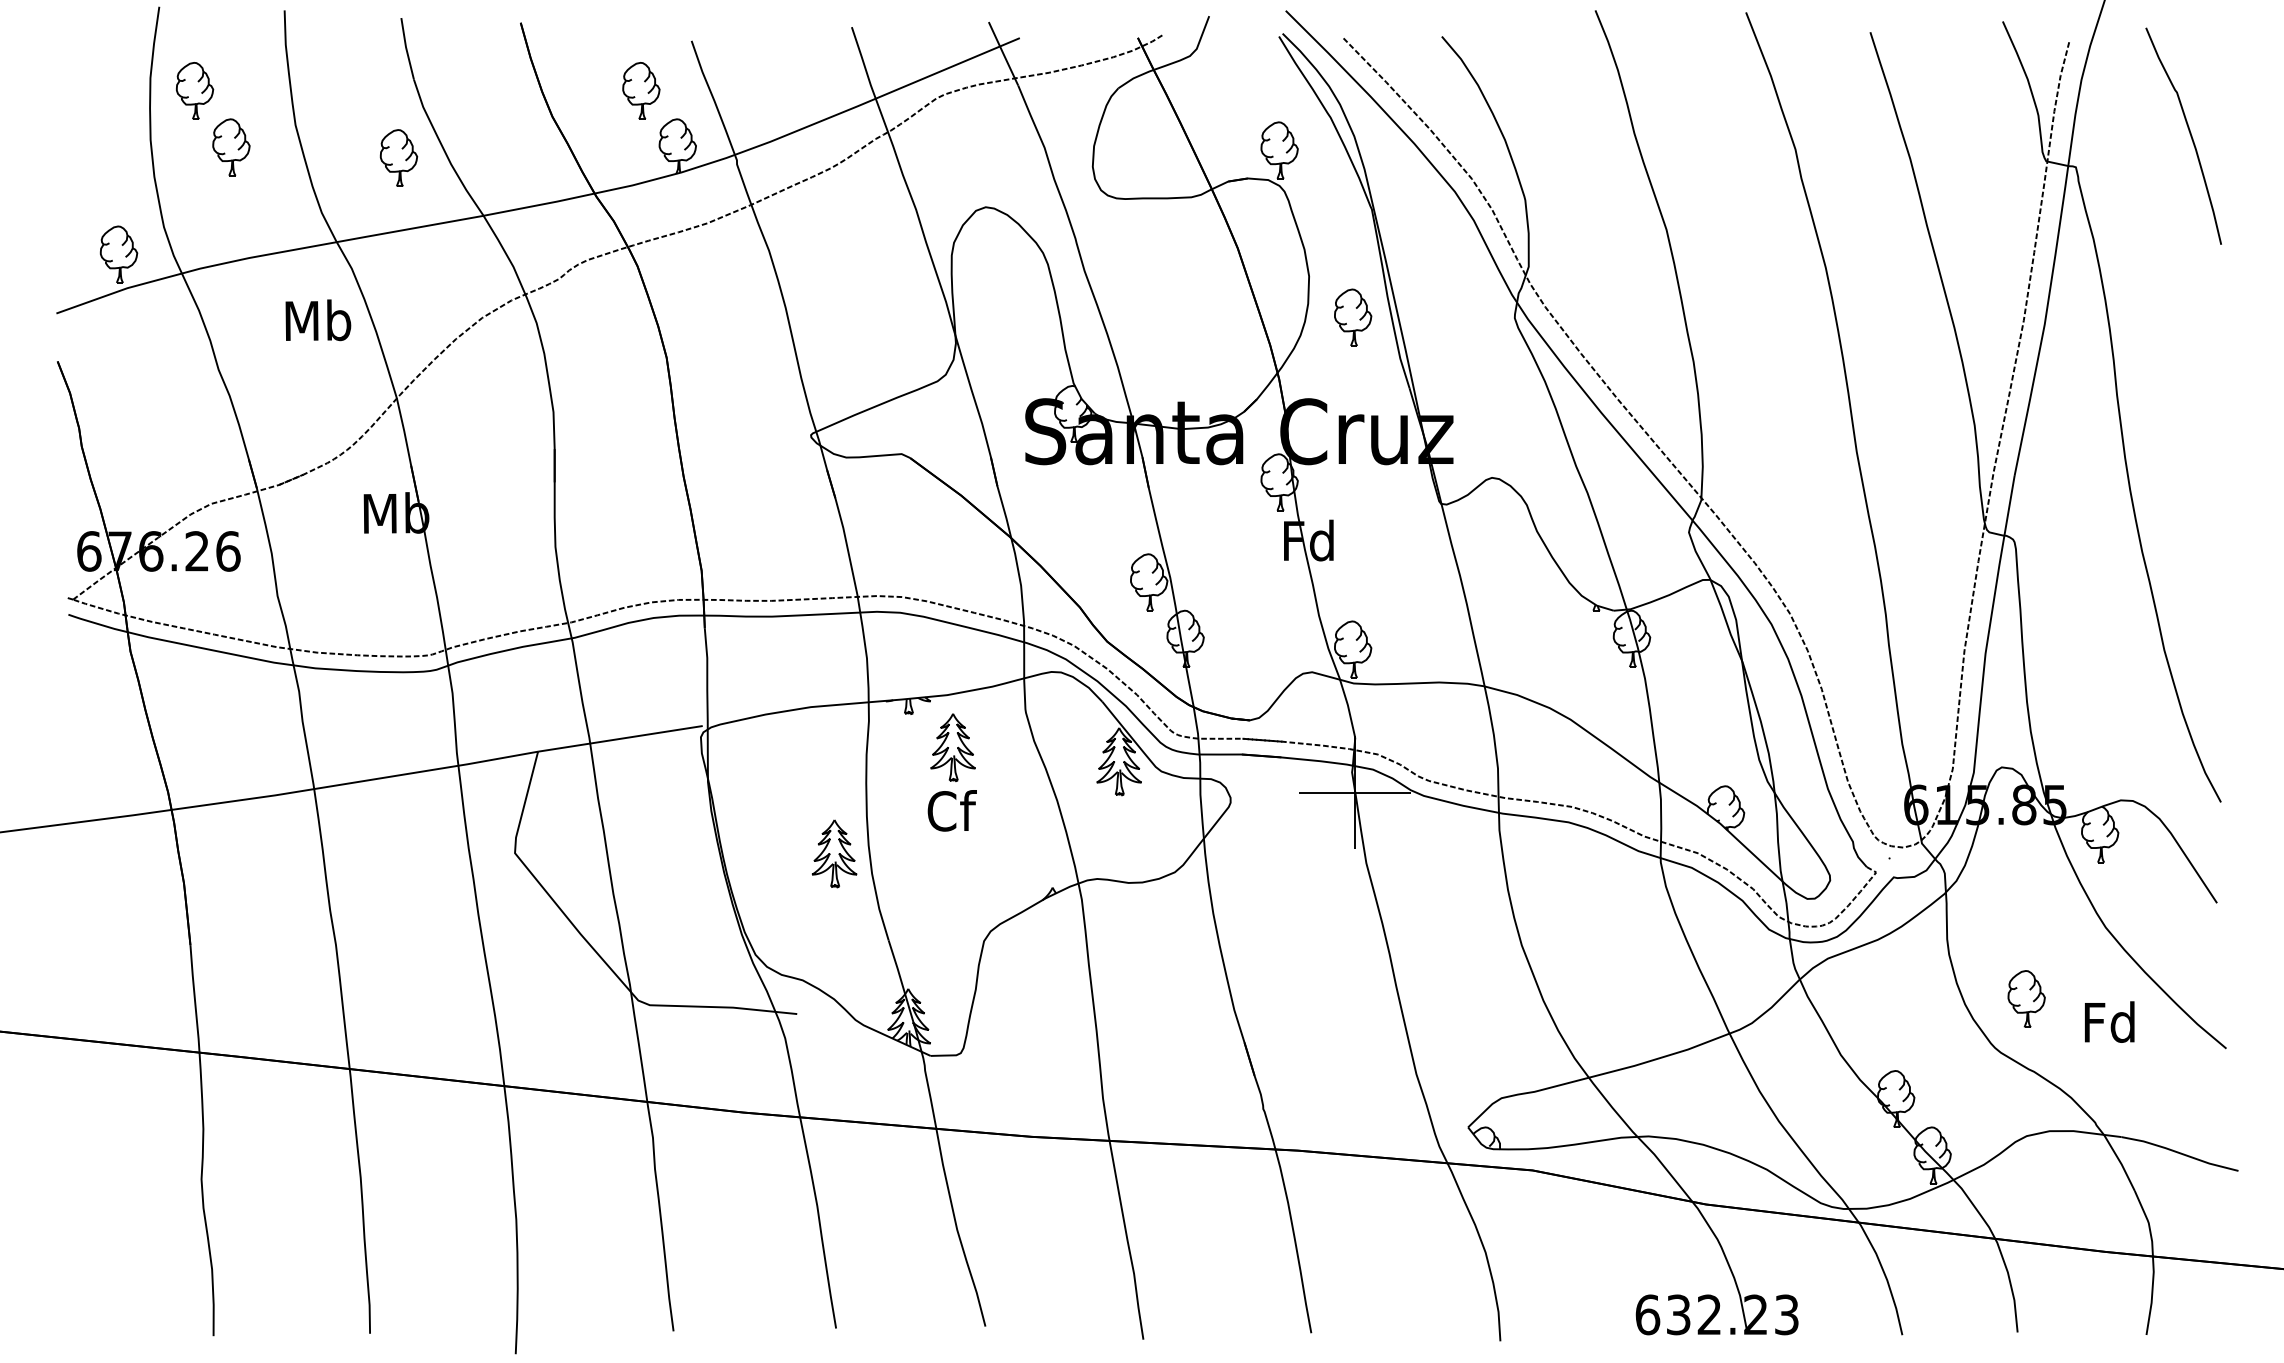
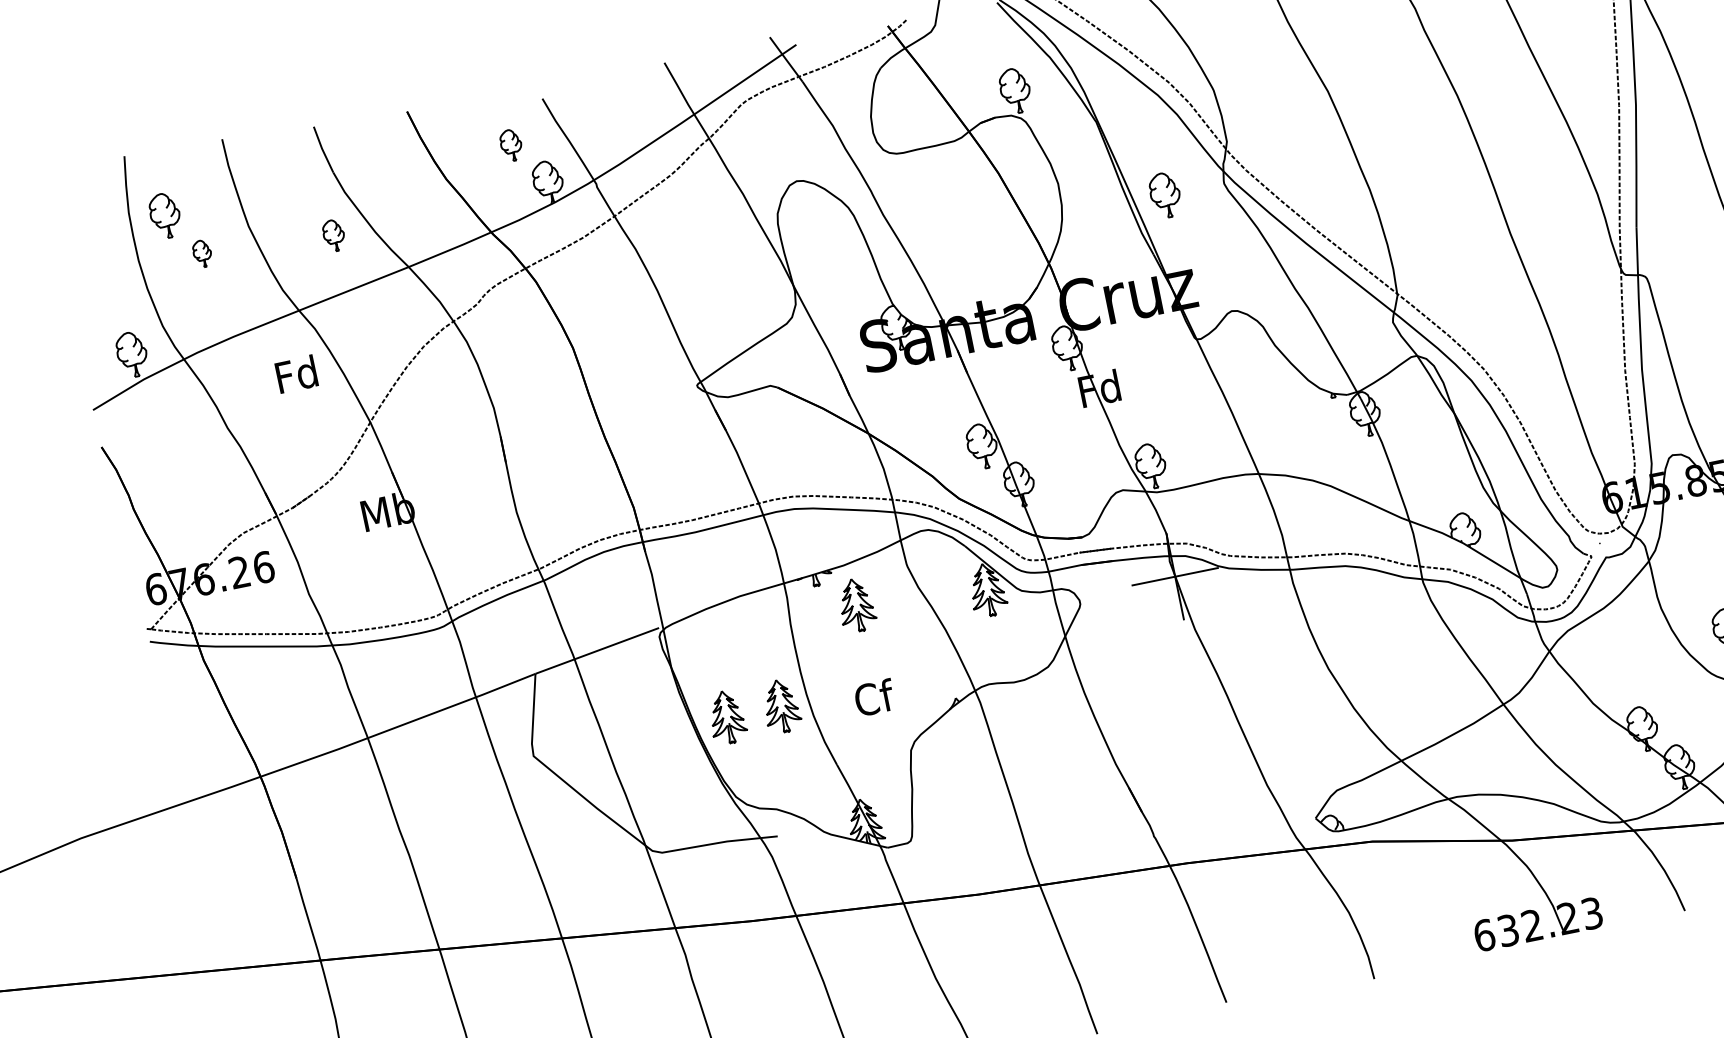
part: (641, 90) -> (511, 145), size x0.7
part: (231, 147) -> (202, 253), size x0.6
part: (398, 157) -> (333, 235), size x0.7
part: (1353, 317) -> (1165, 195), moved
text: (318, 320) -> (297, 374), Mb -> Fd
text: (951, 810) -> (874, 697), moved
part: (764, 853) -> (727, 717), added

